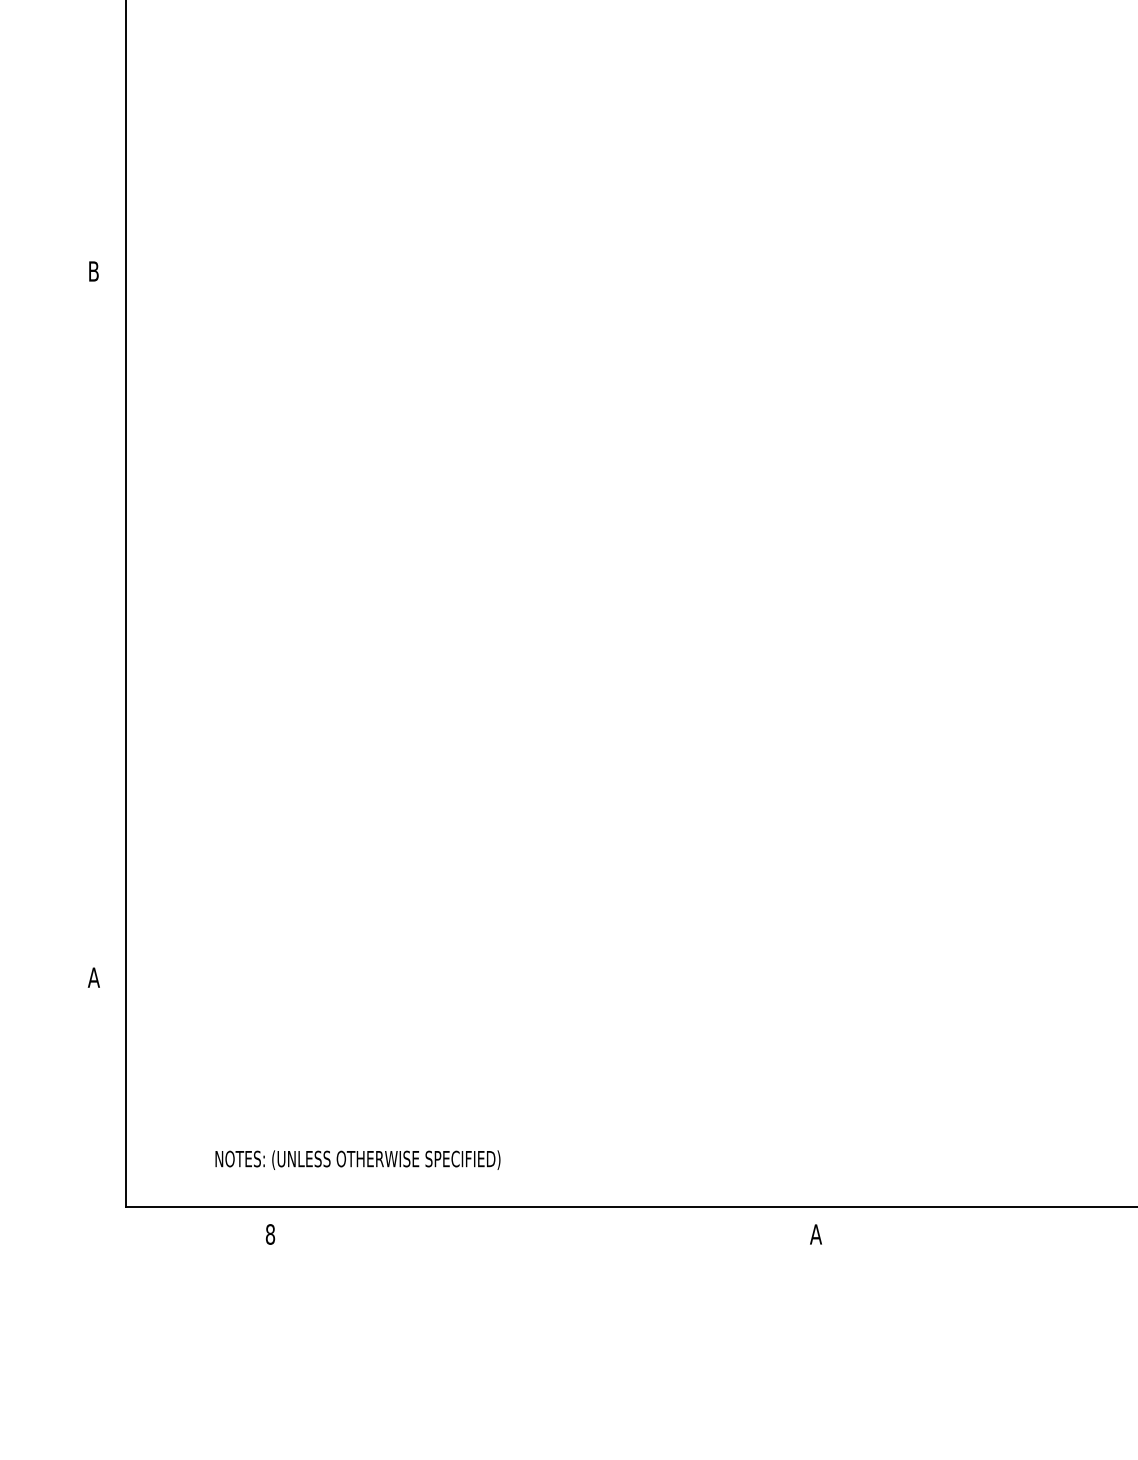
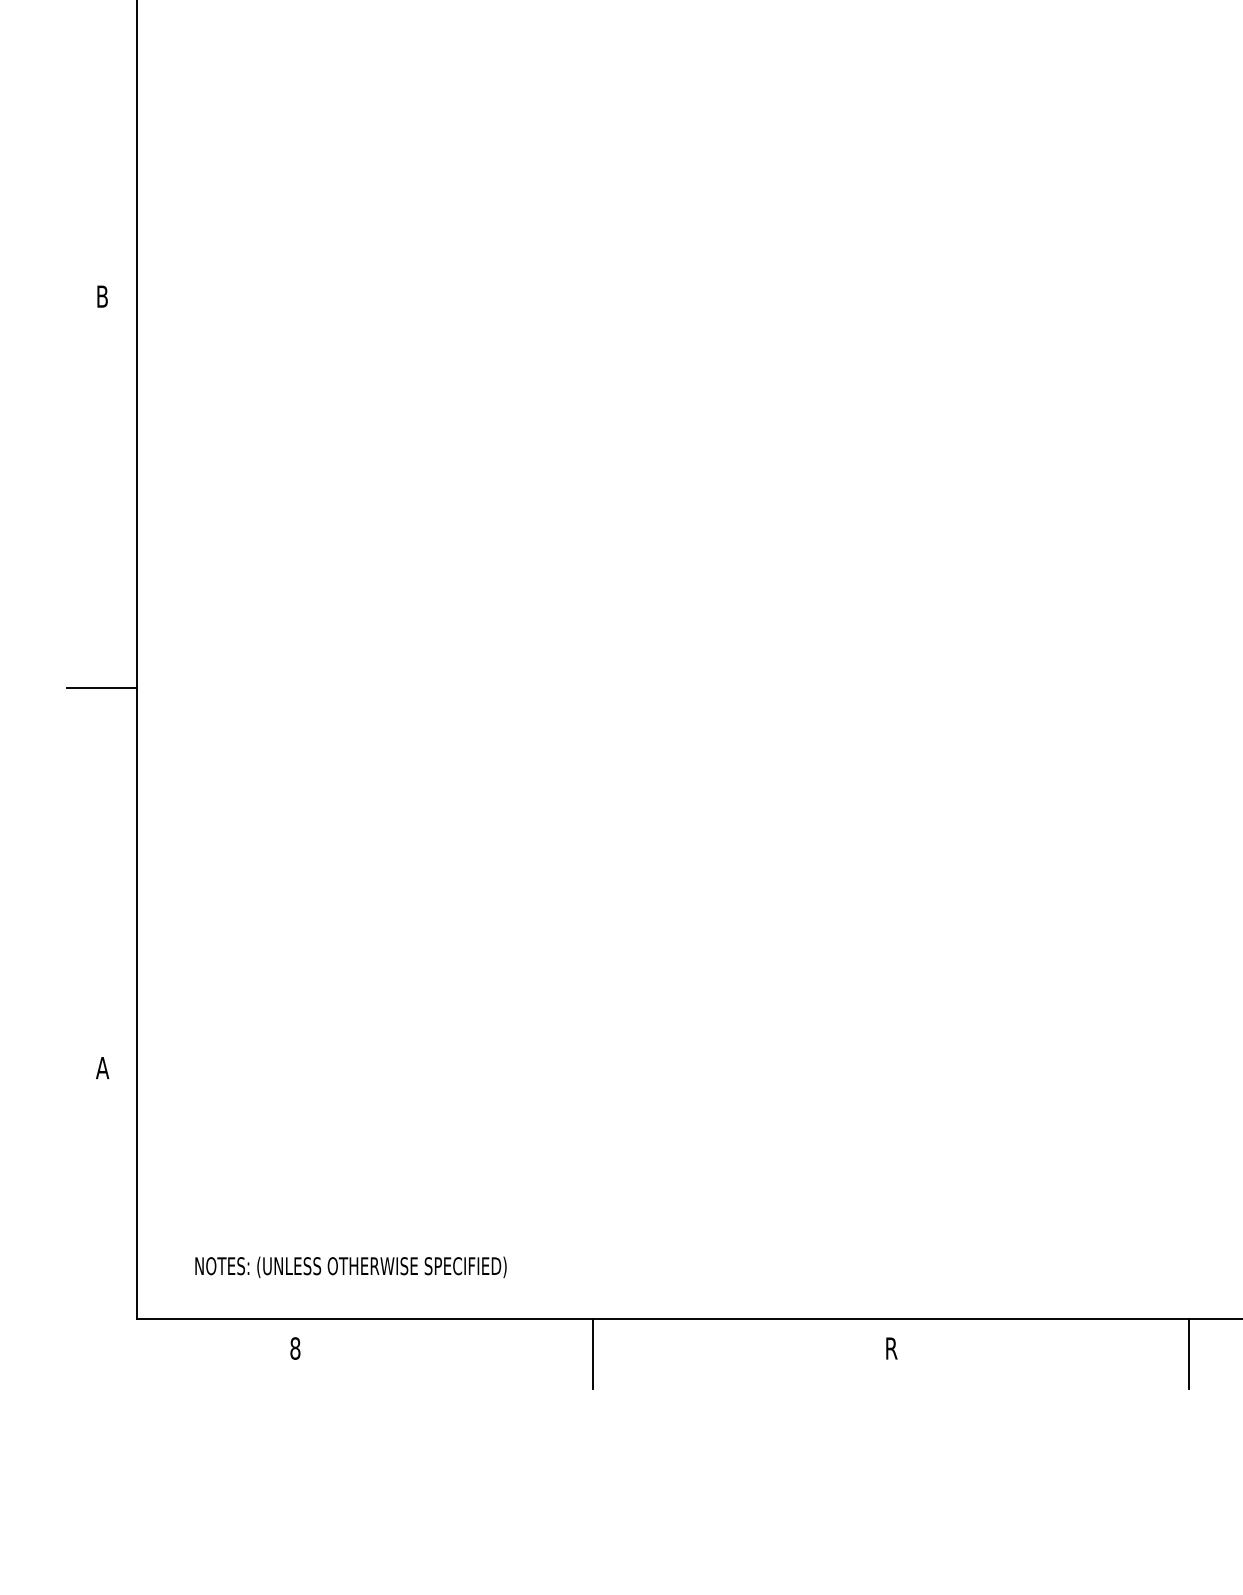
line: (93, 629) -> (102, 687), added
text: (357, 1160) -> (350, 1267), moved
text: (815, 1234) -> (890, 1348), A -> R
line: (543, 1239) -> (593, 1353), added
line: (1089, 1239) -> (1189, 1353), added

